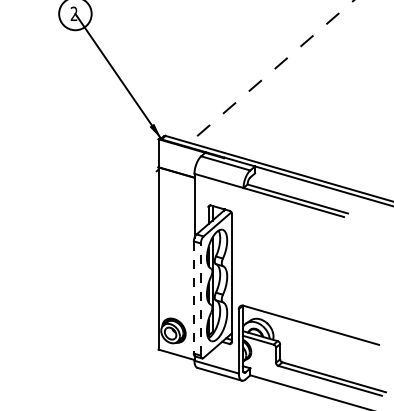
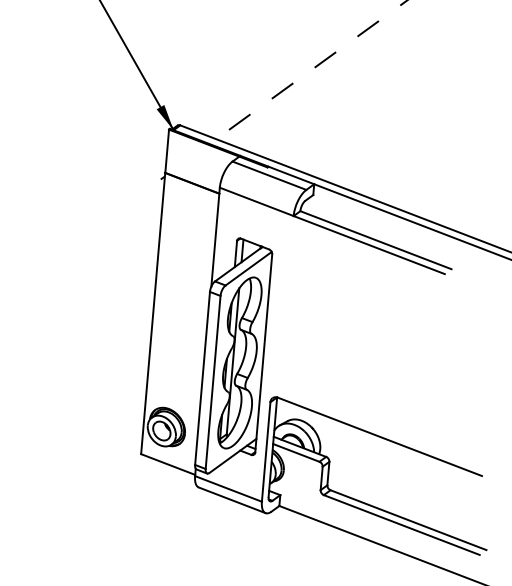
line: (193, 298) -> (201, 379), dashed -> solid
line: (200, 299) -> (212, 382), dashed -> solid

